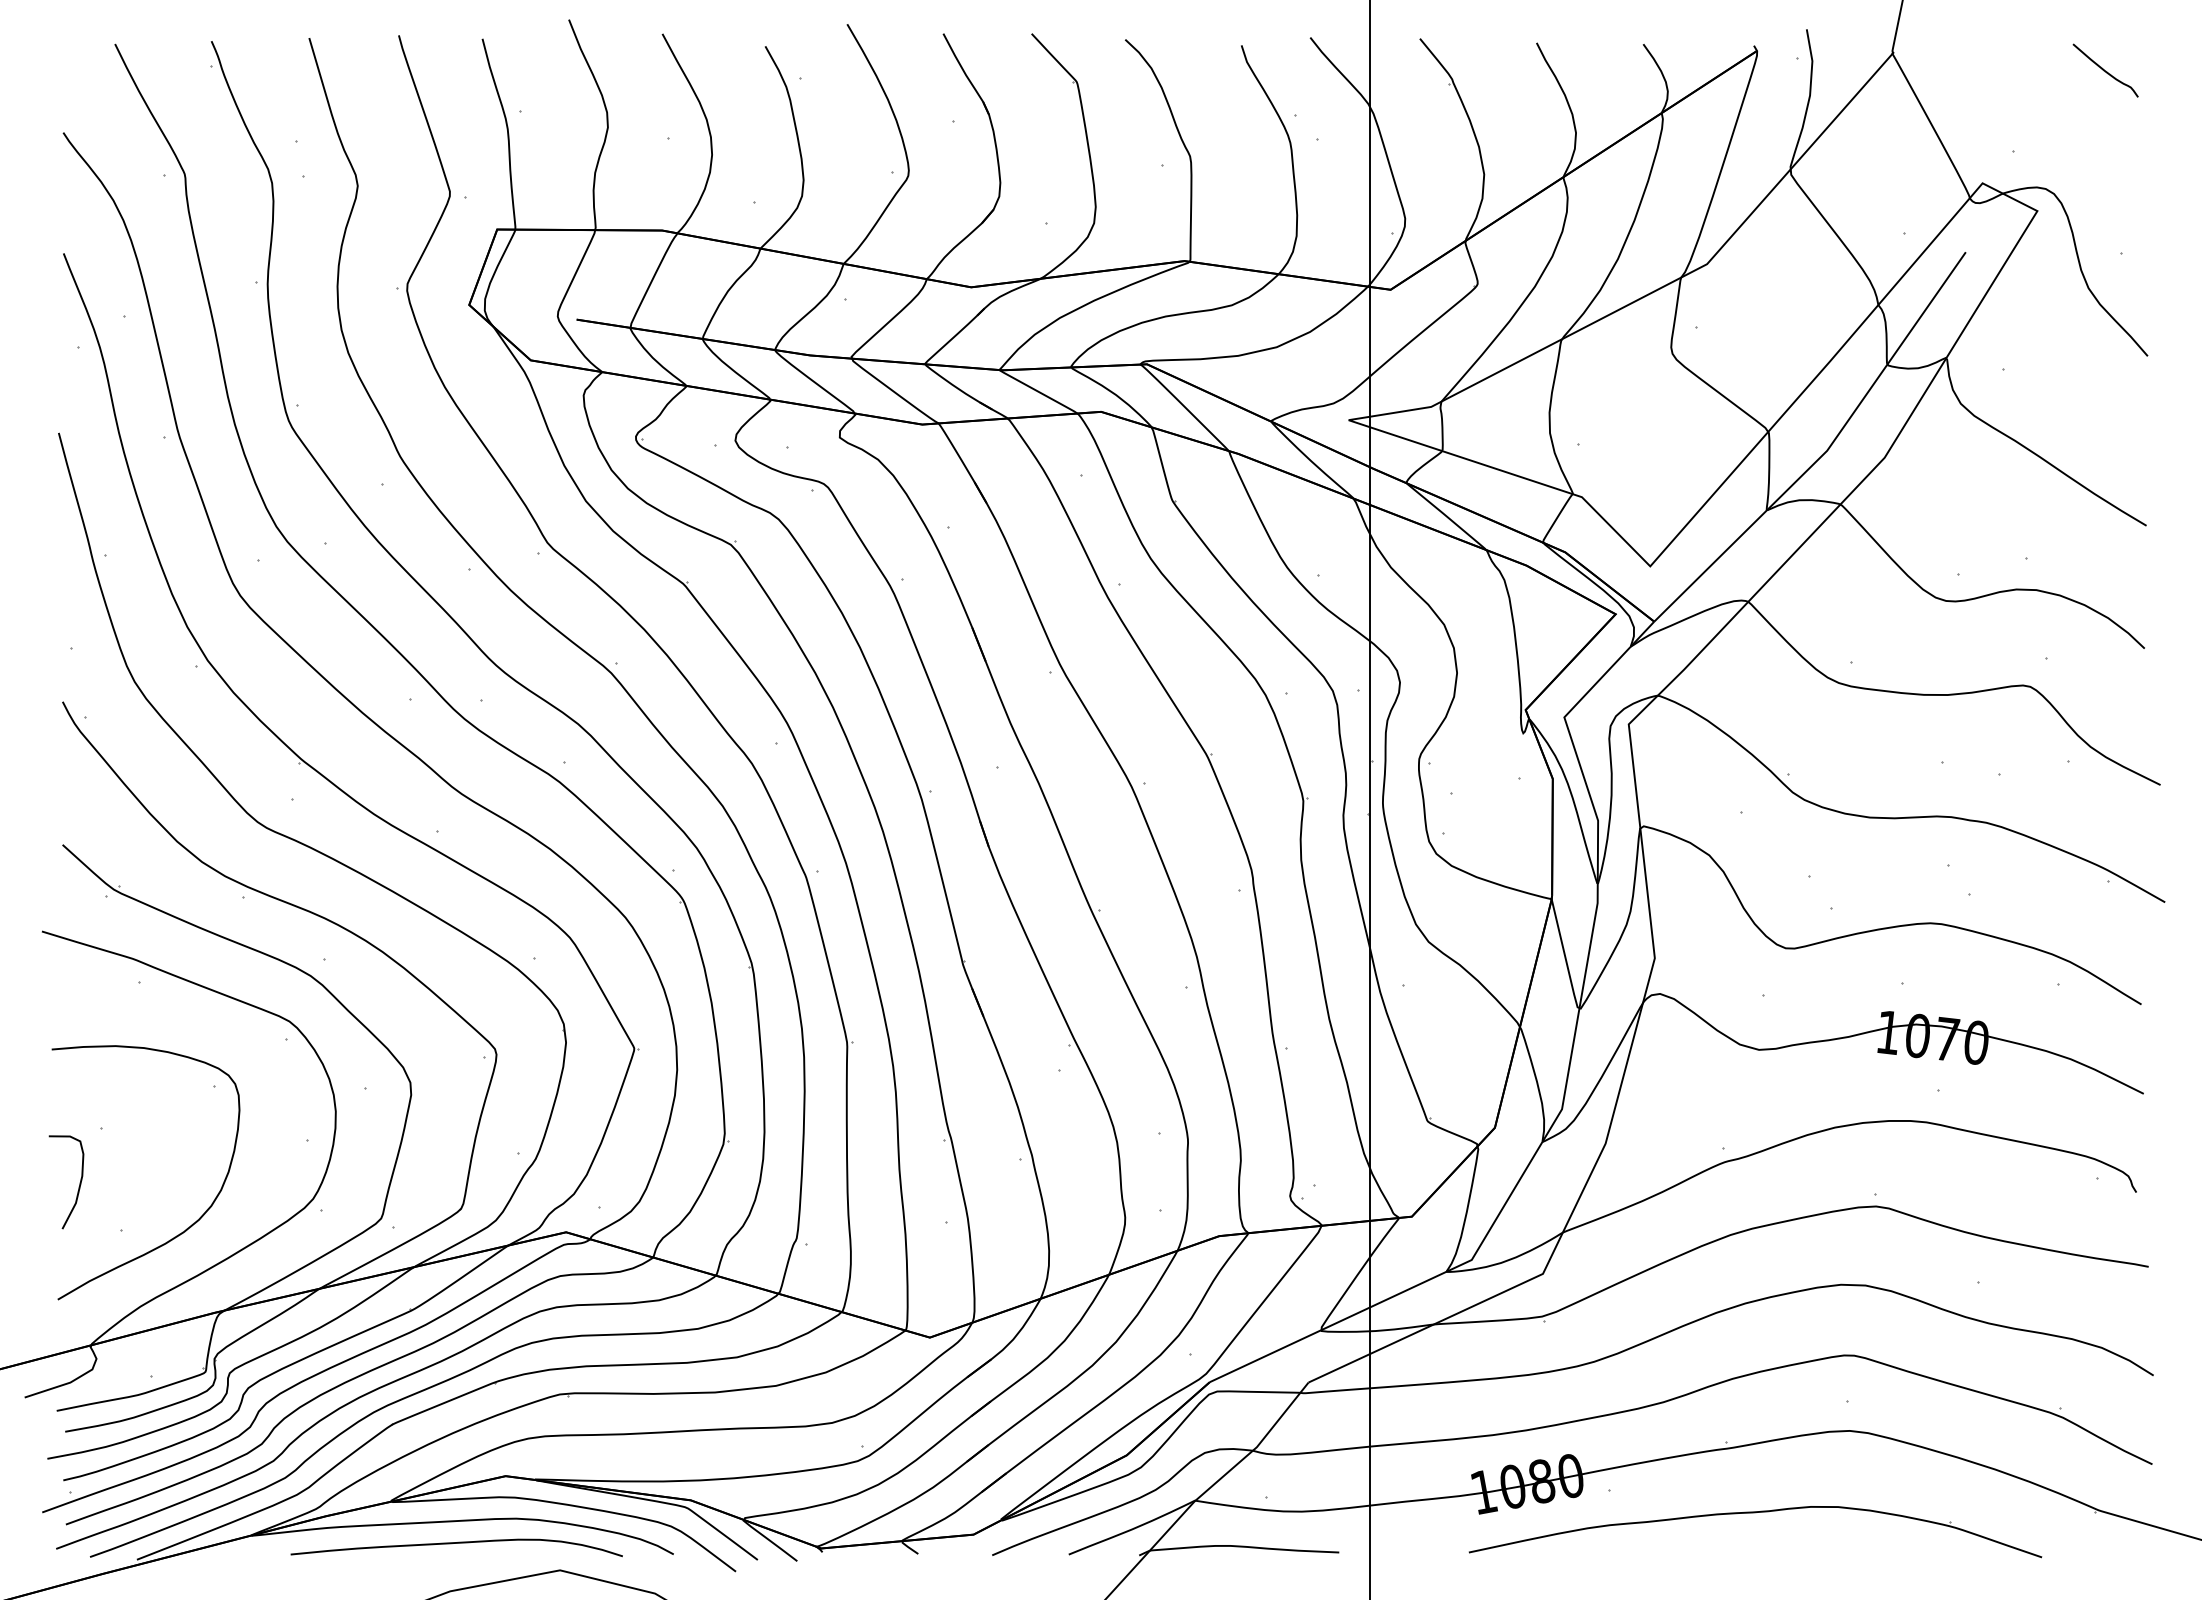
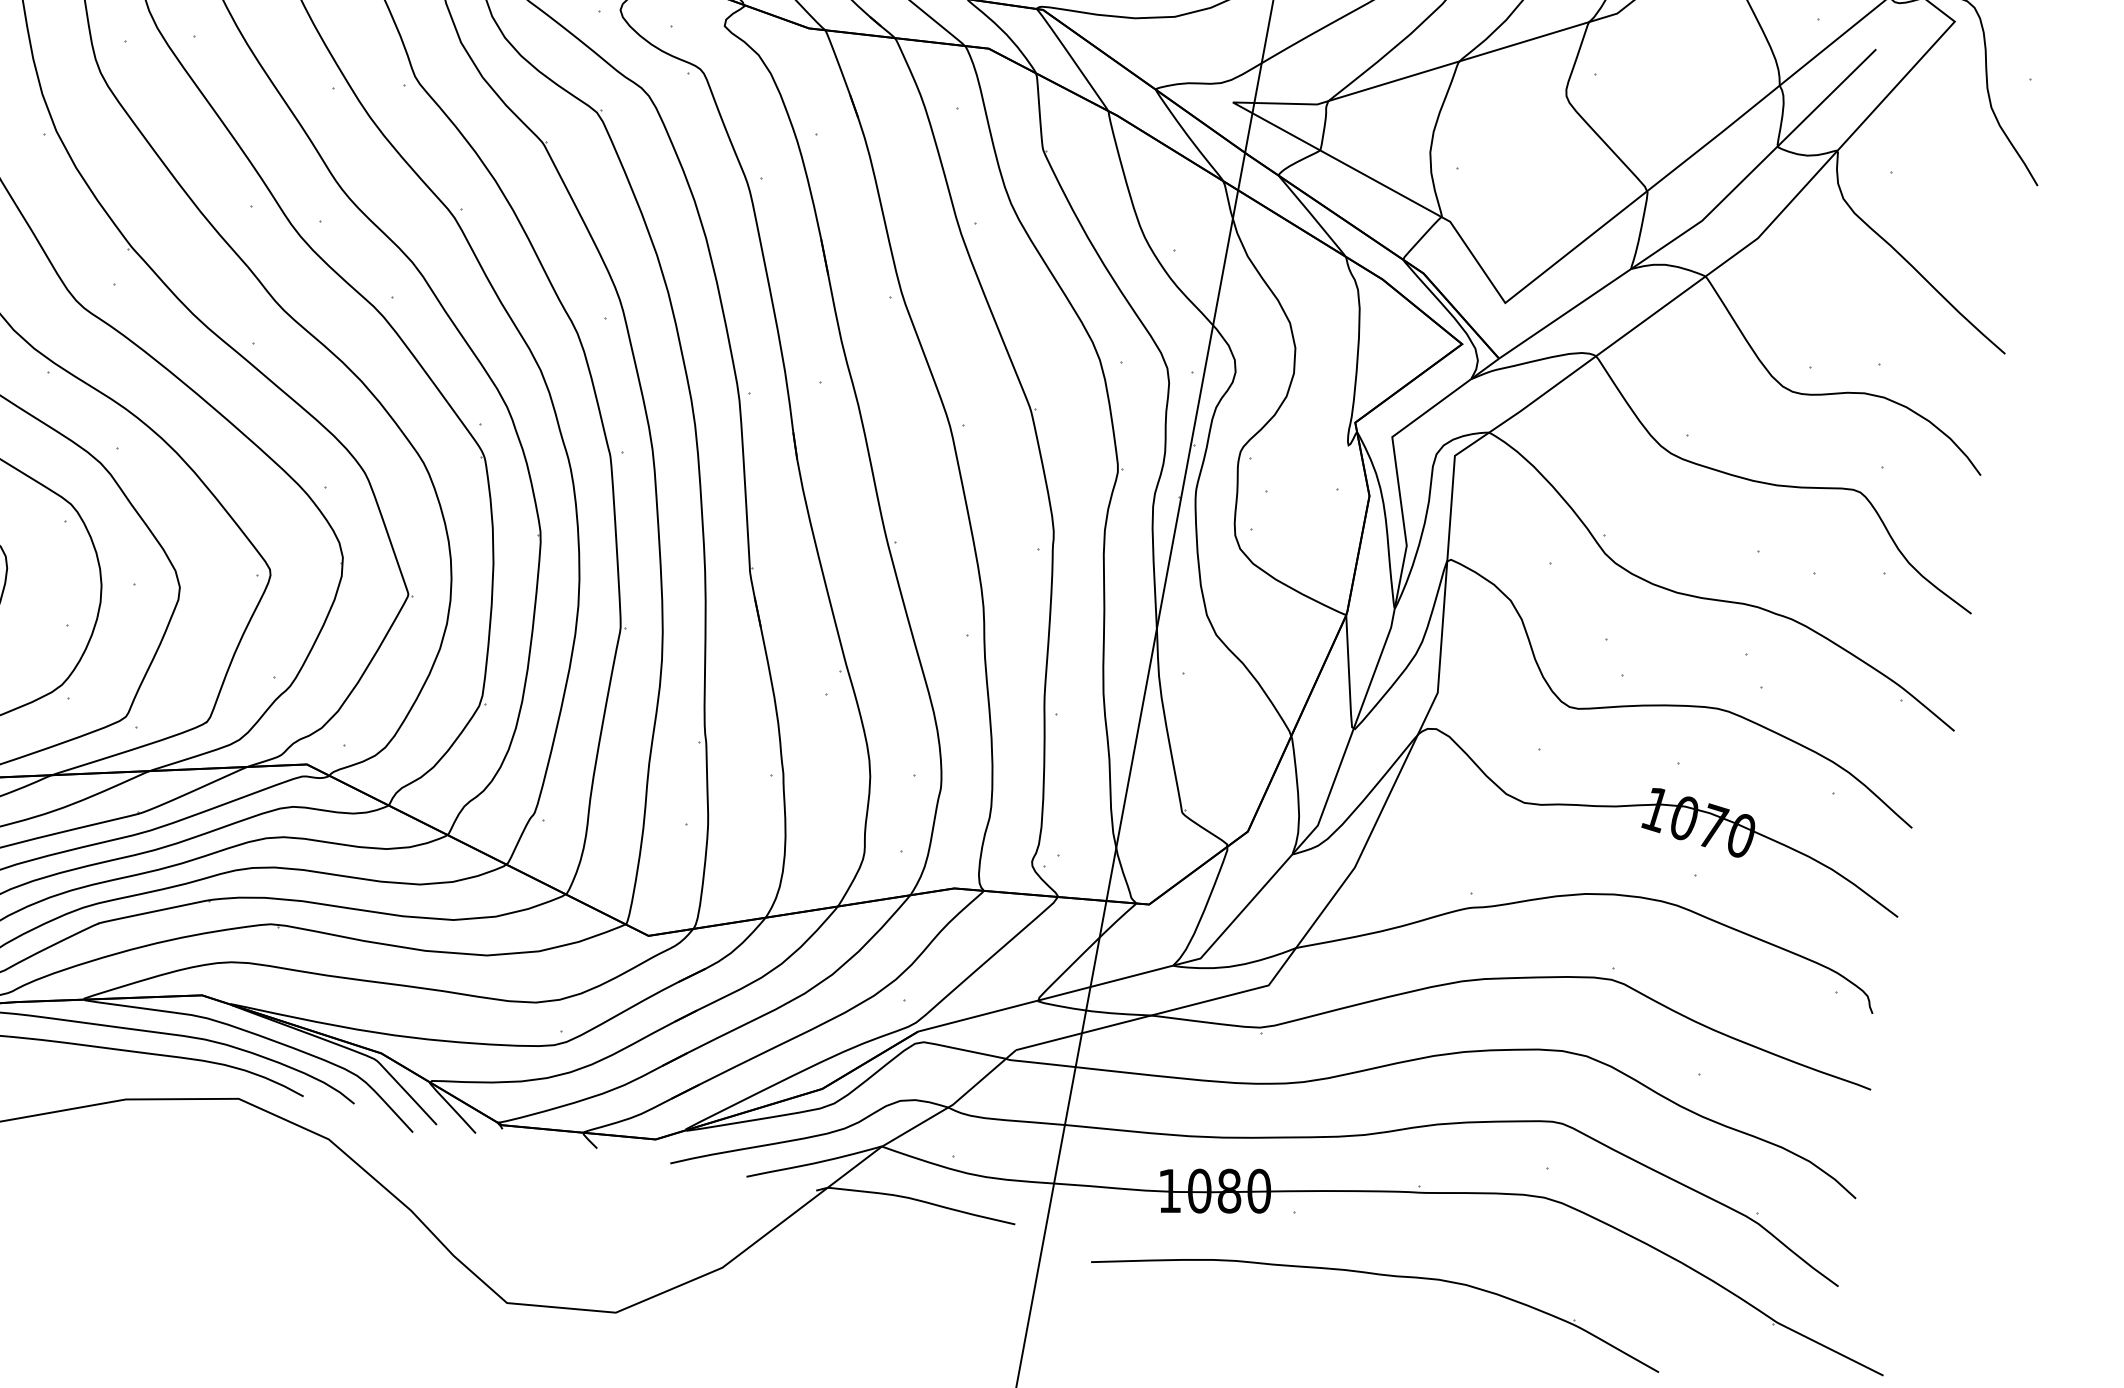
part: (1755, 1513) -> (1382, 1276), moved

